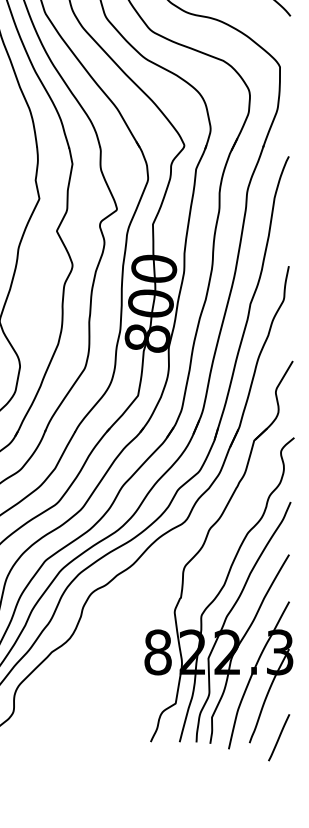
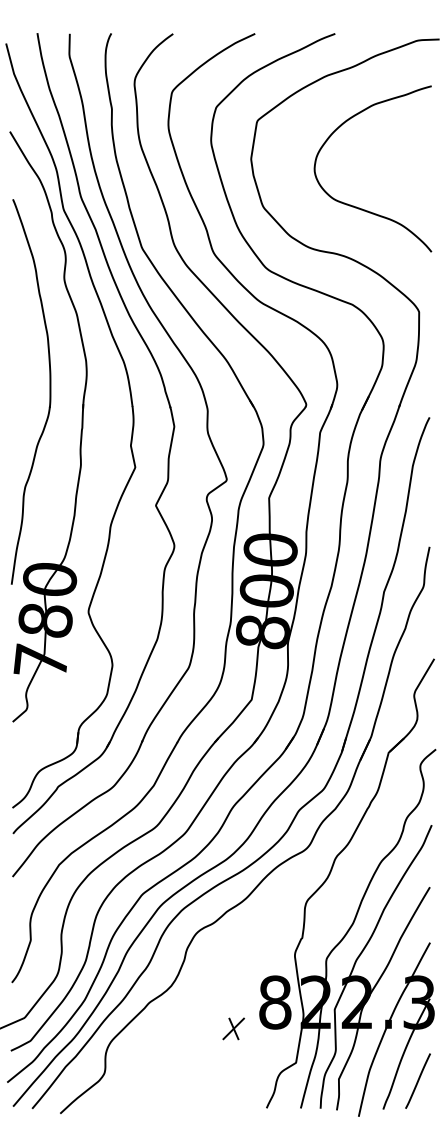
part: (122, 674) -> (233, 1028), added
line: (278, 737) -> (417, 1080), moved

